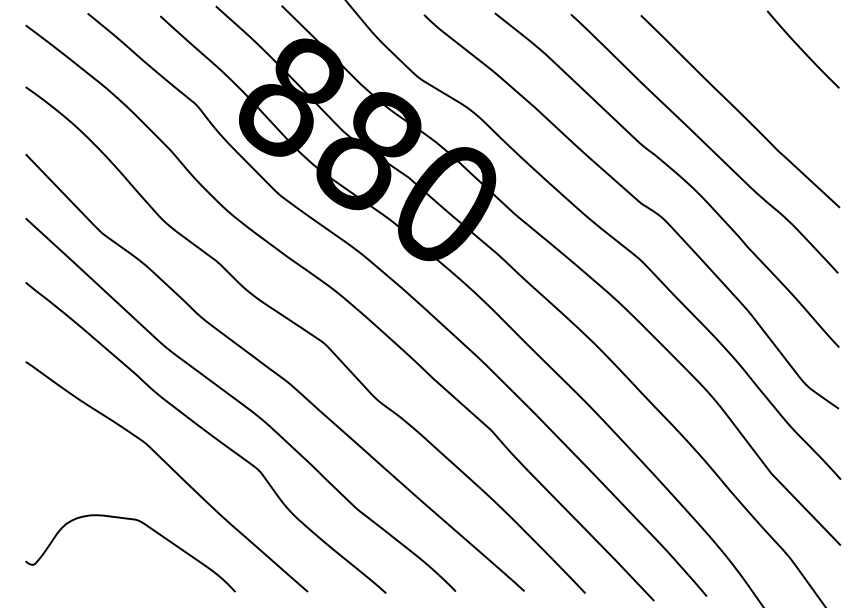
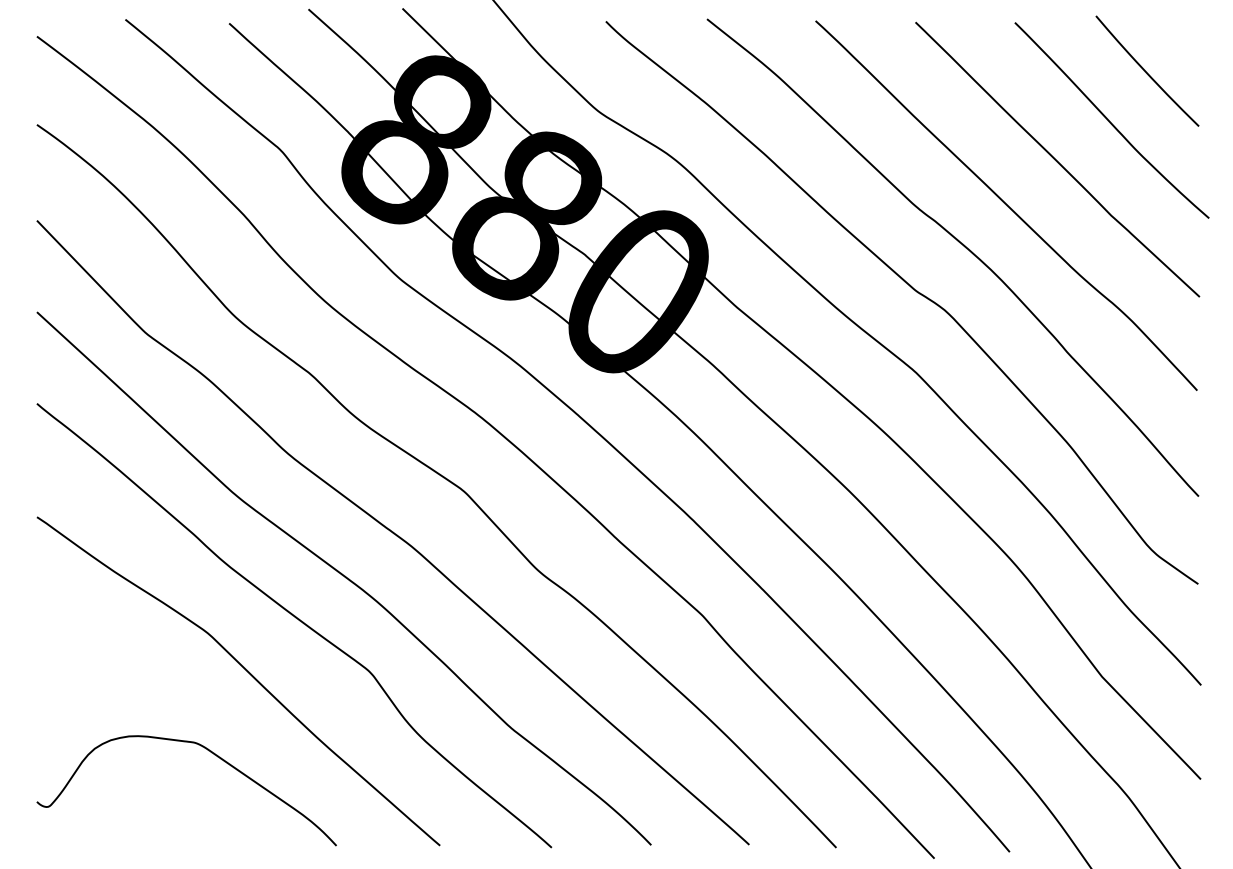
curve: (777, 84) -> (1110, 121), added

